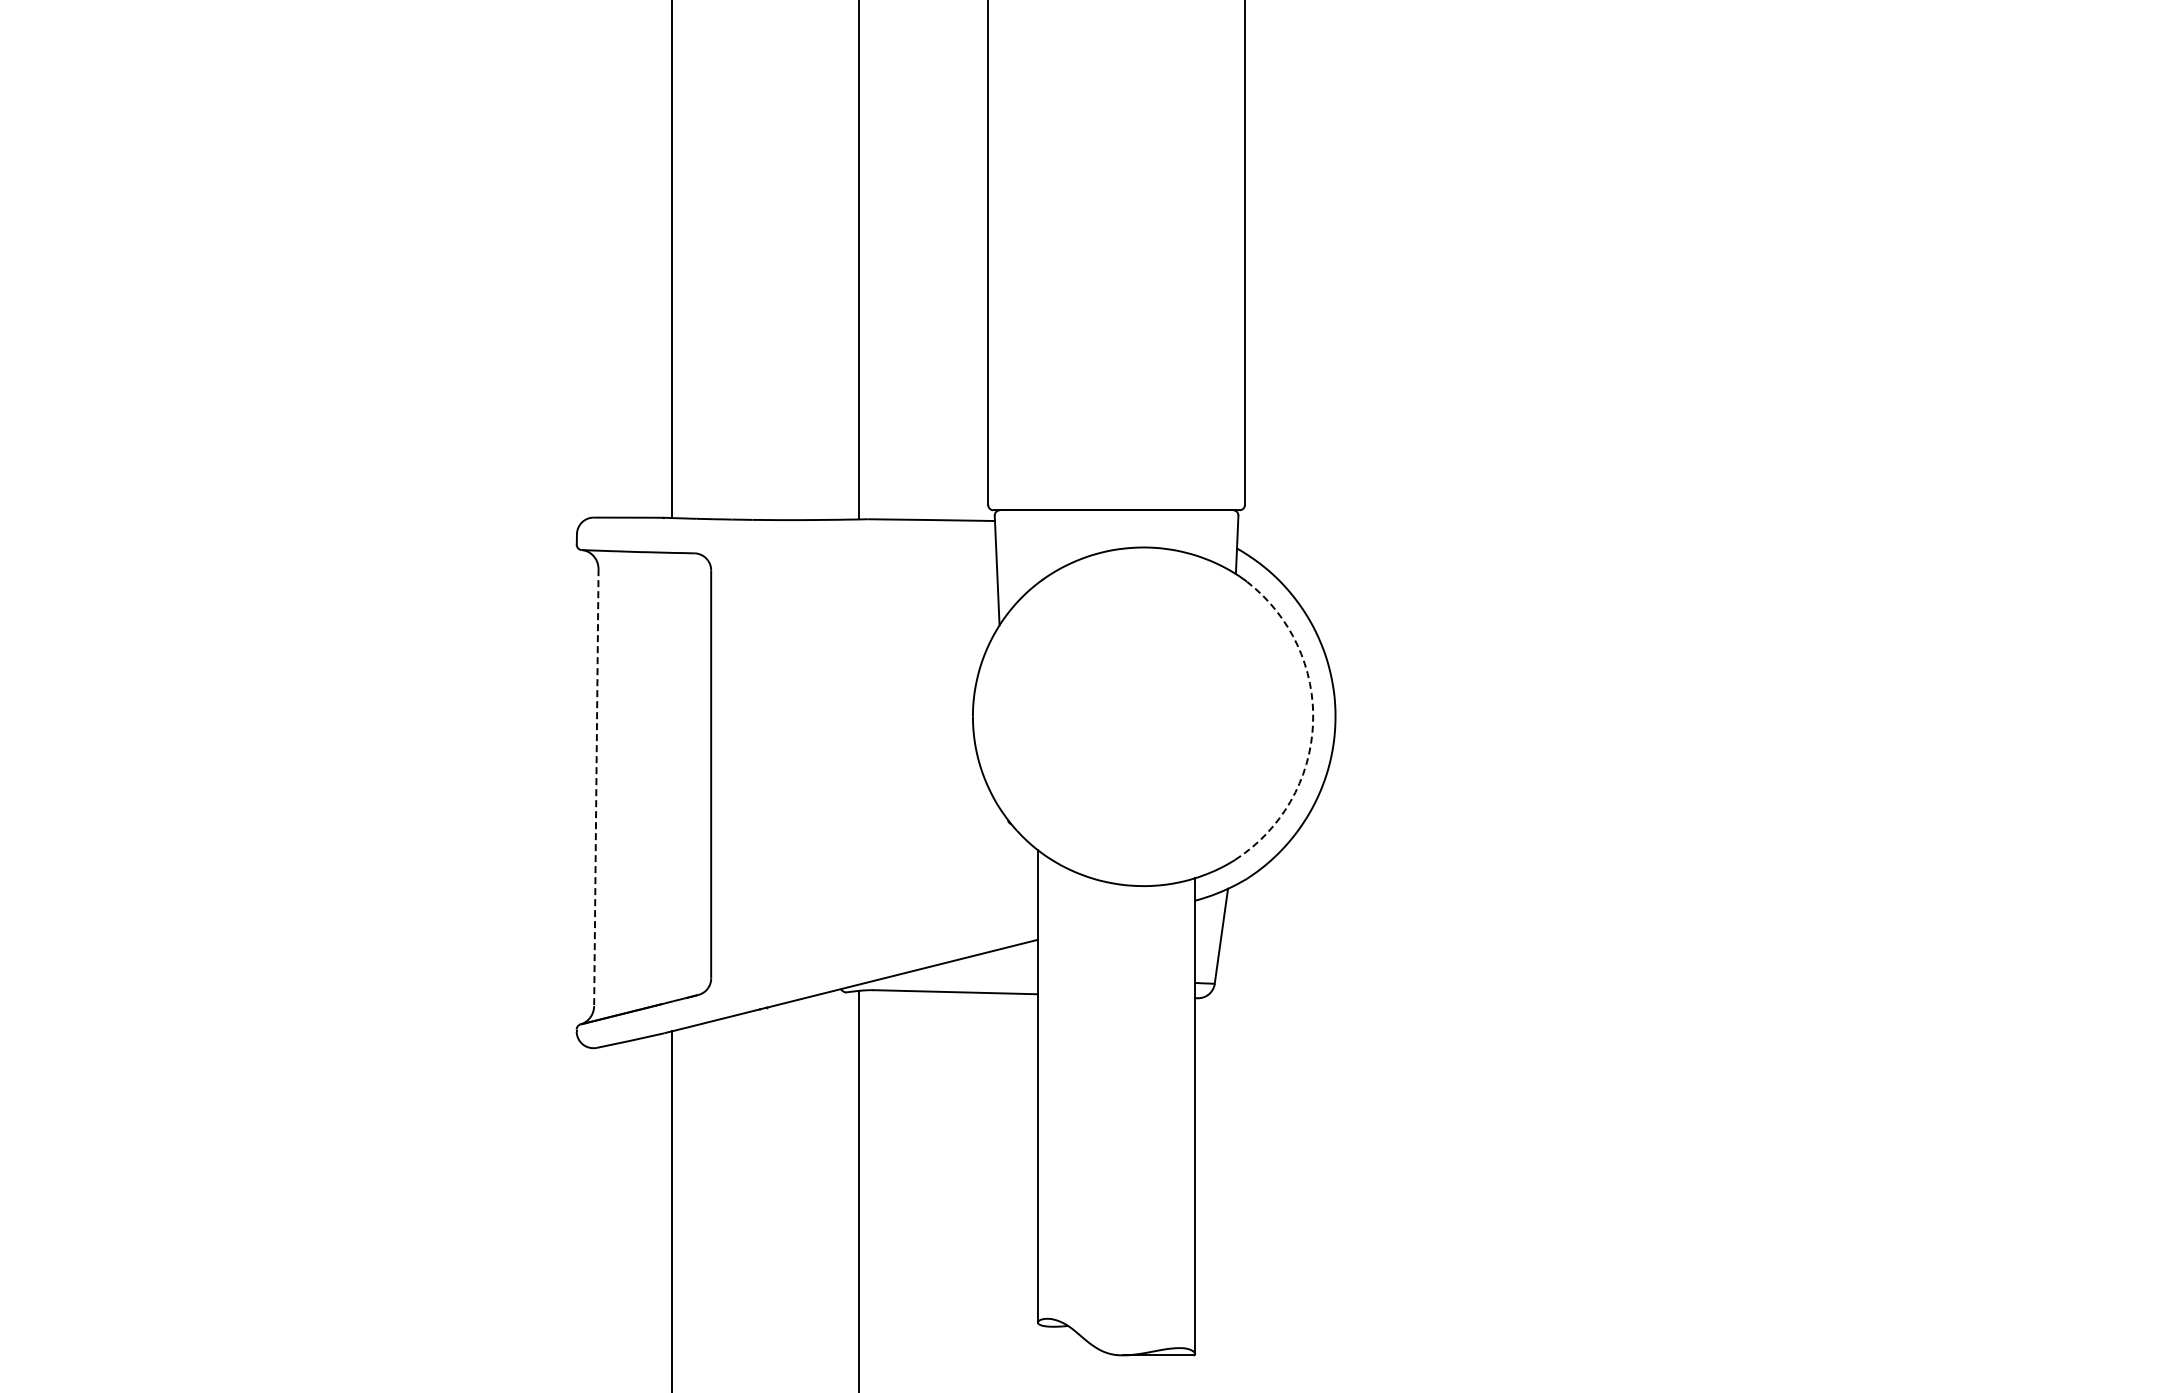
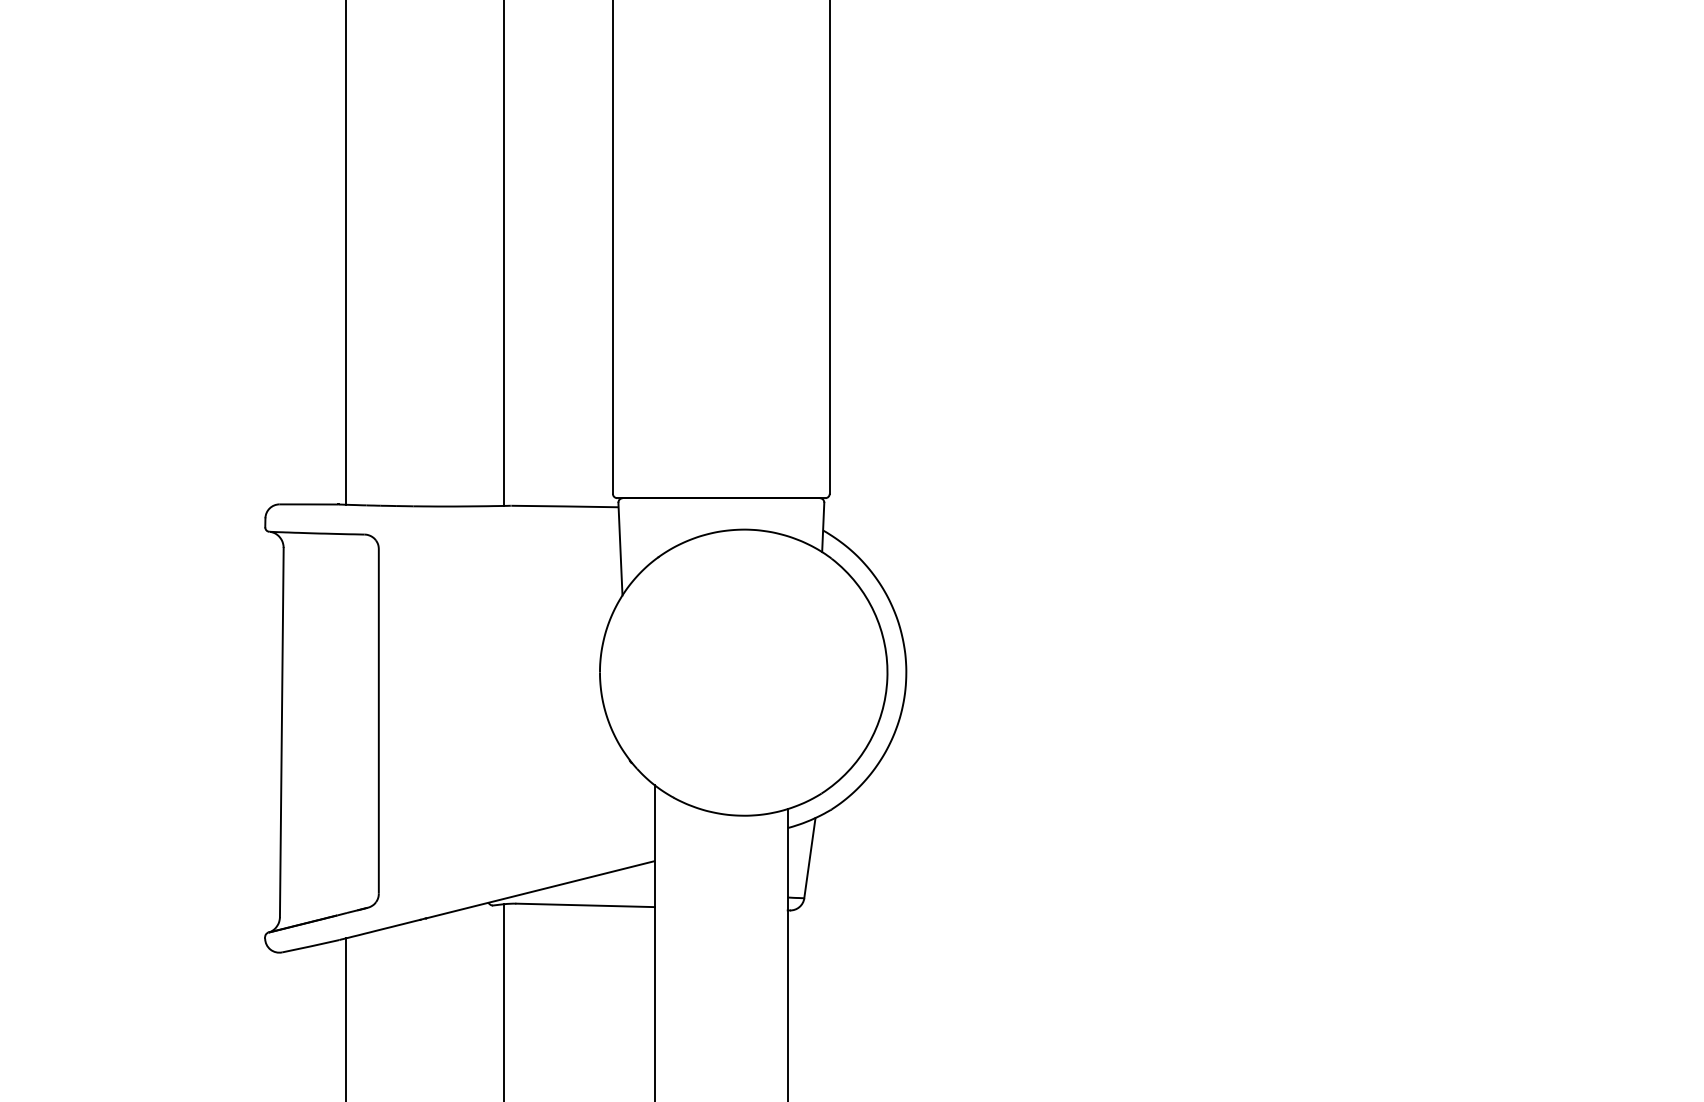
arc: (1313, 724) -> (887, 679), dashed -> solid
line: (596, 788) -> (281, 733), dashed -> solid

